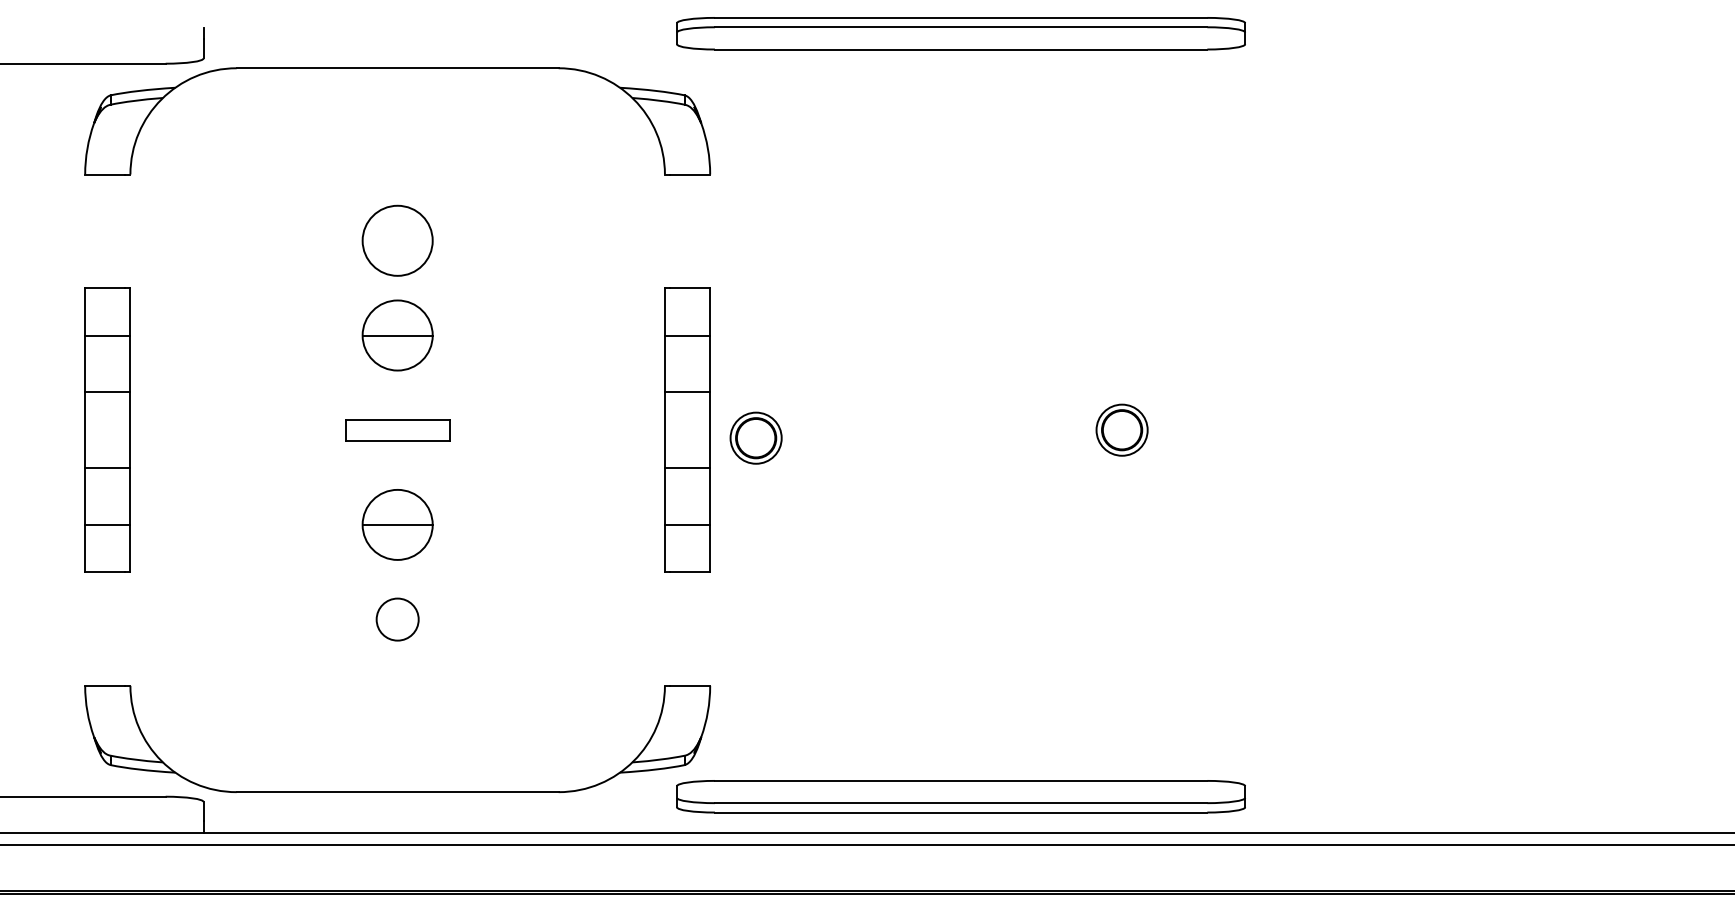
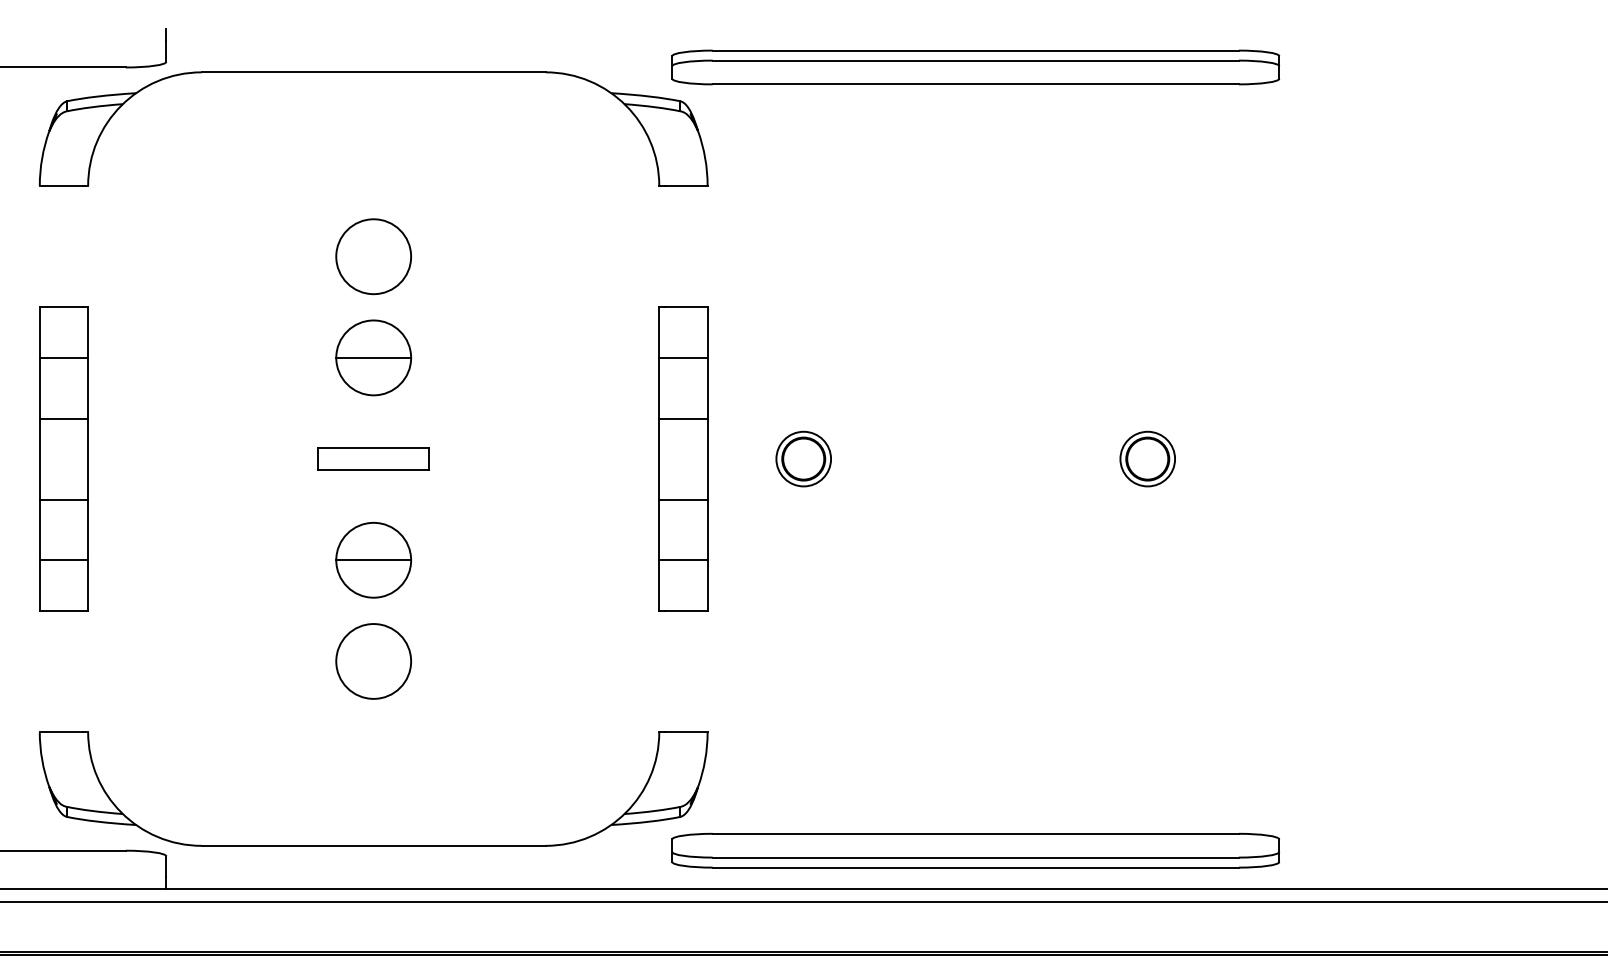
part: (960, 33) -> (975, 67), moved
part: (755, 437) -> (803, 458), moved
circle: (397, 619) -> (373, 661), size x1.67

